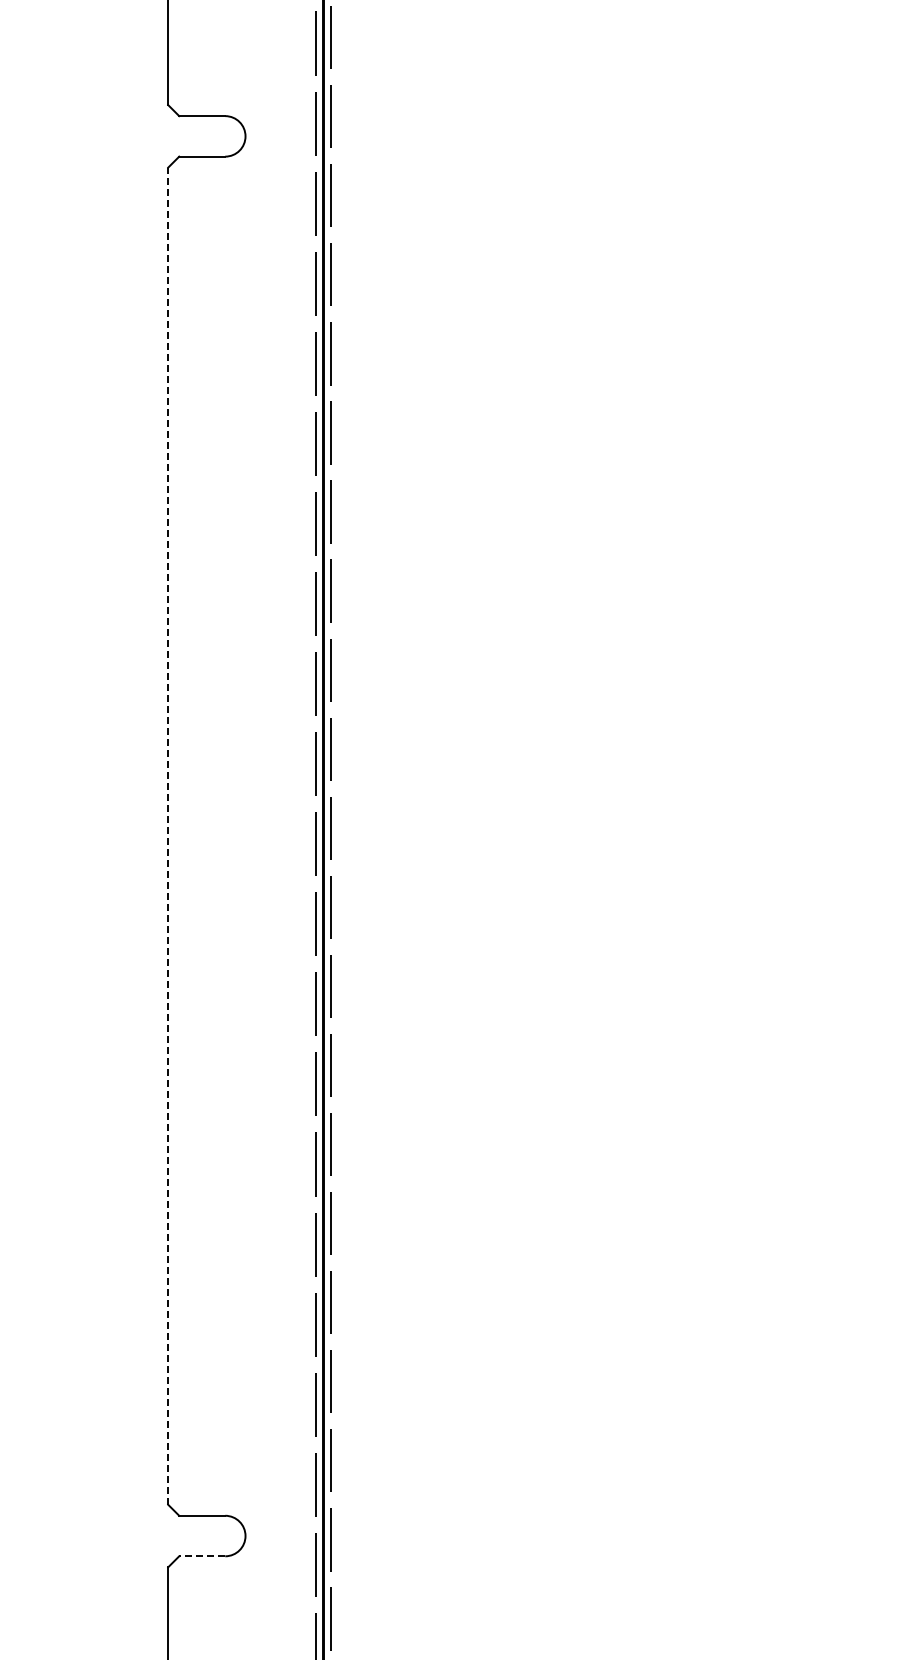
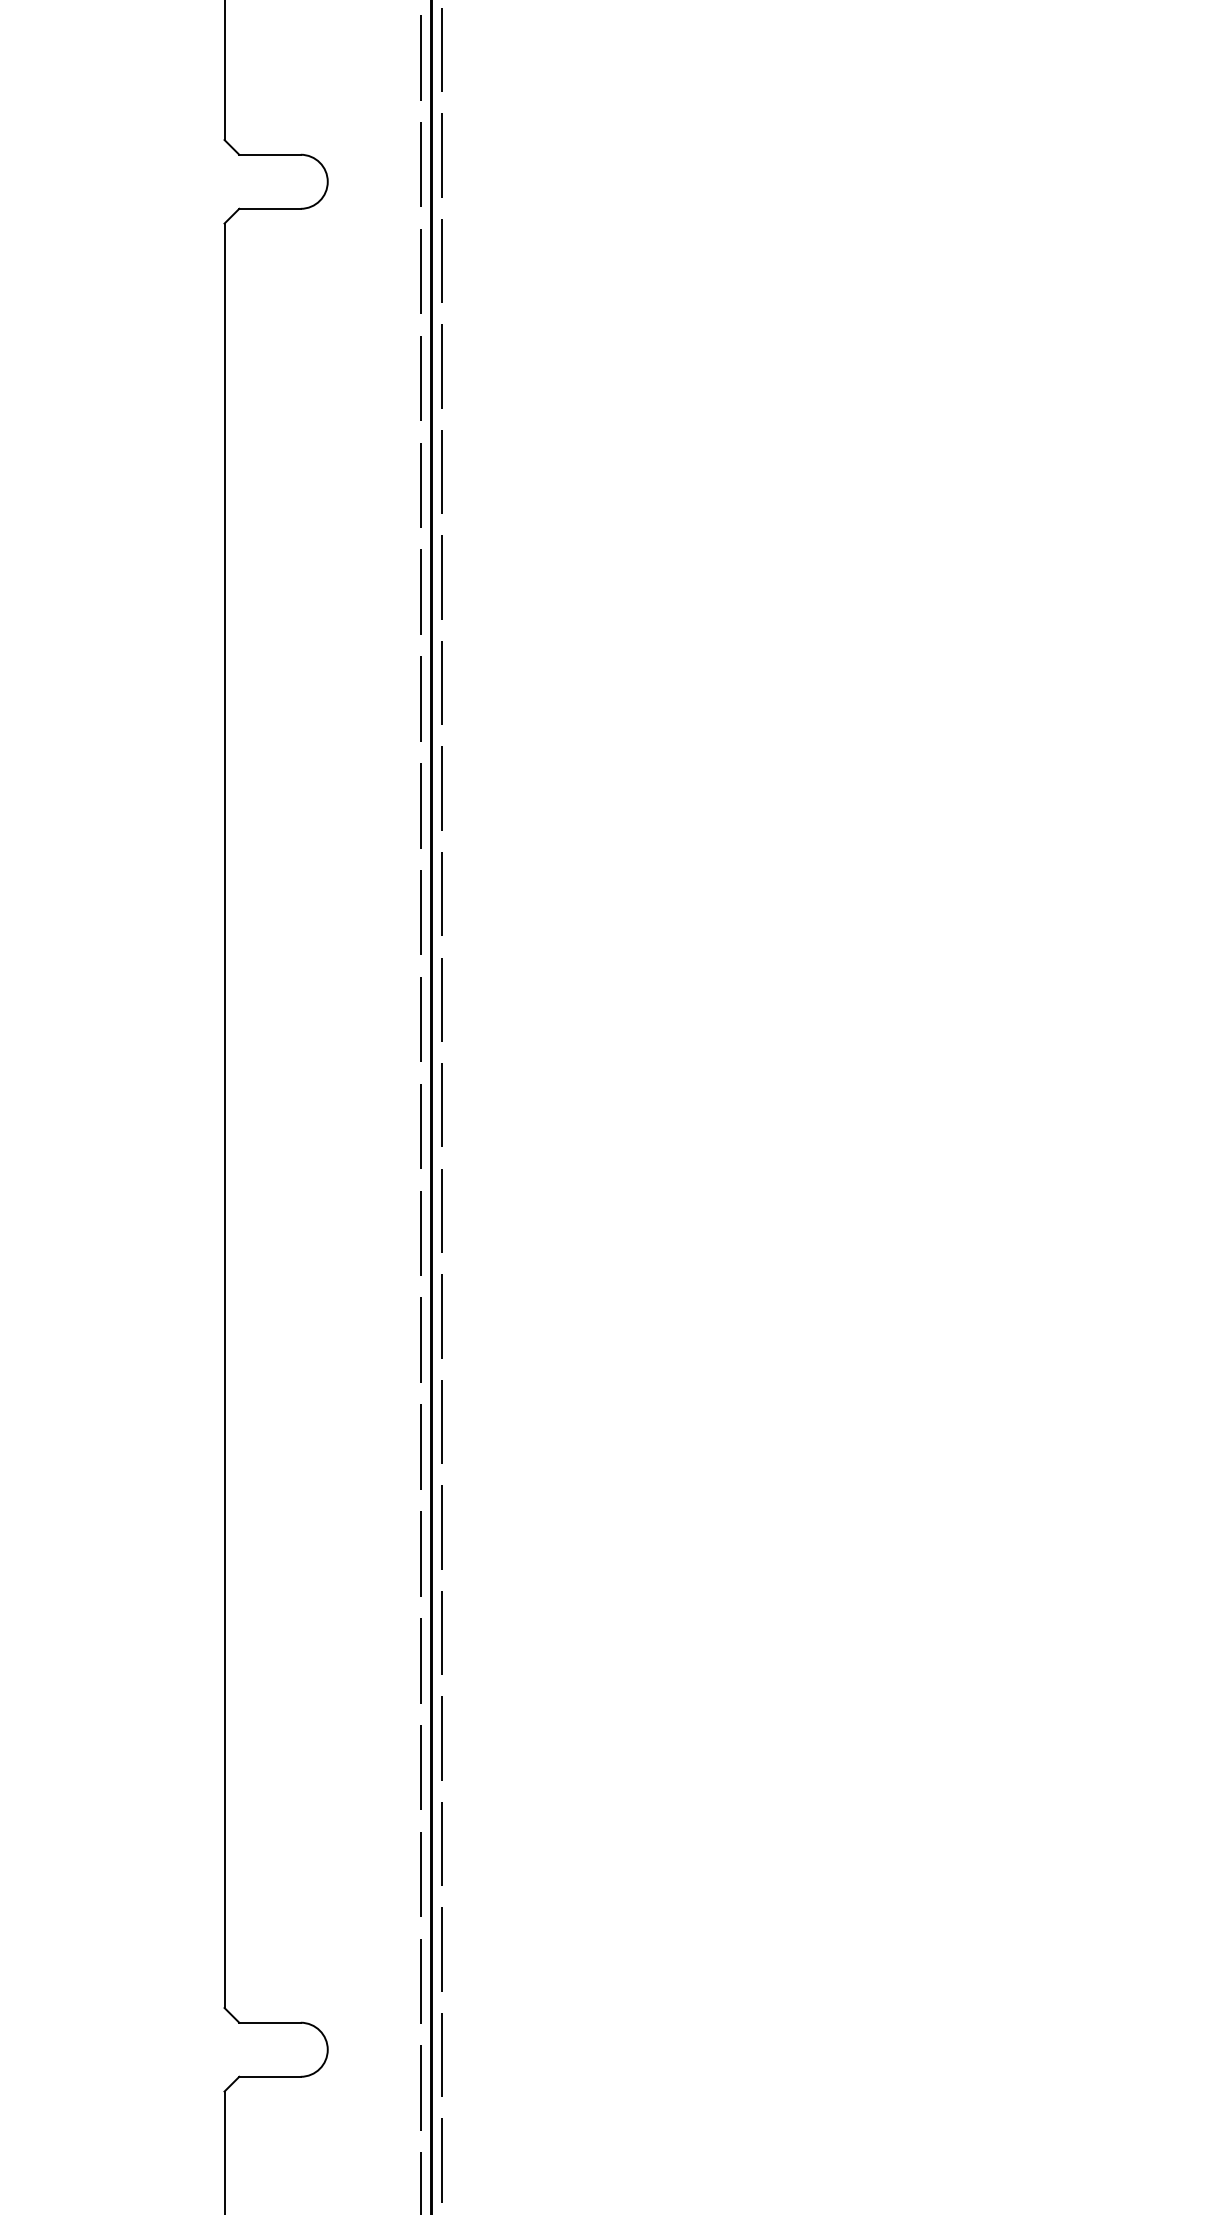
line: (168, 836) -> (224, 1116), dashed -> solid
line: (201, 1556) -> (269, 2077), dashed -> solid

